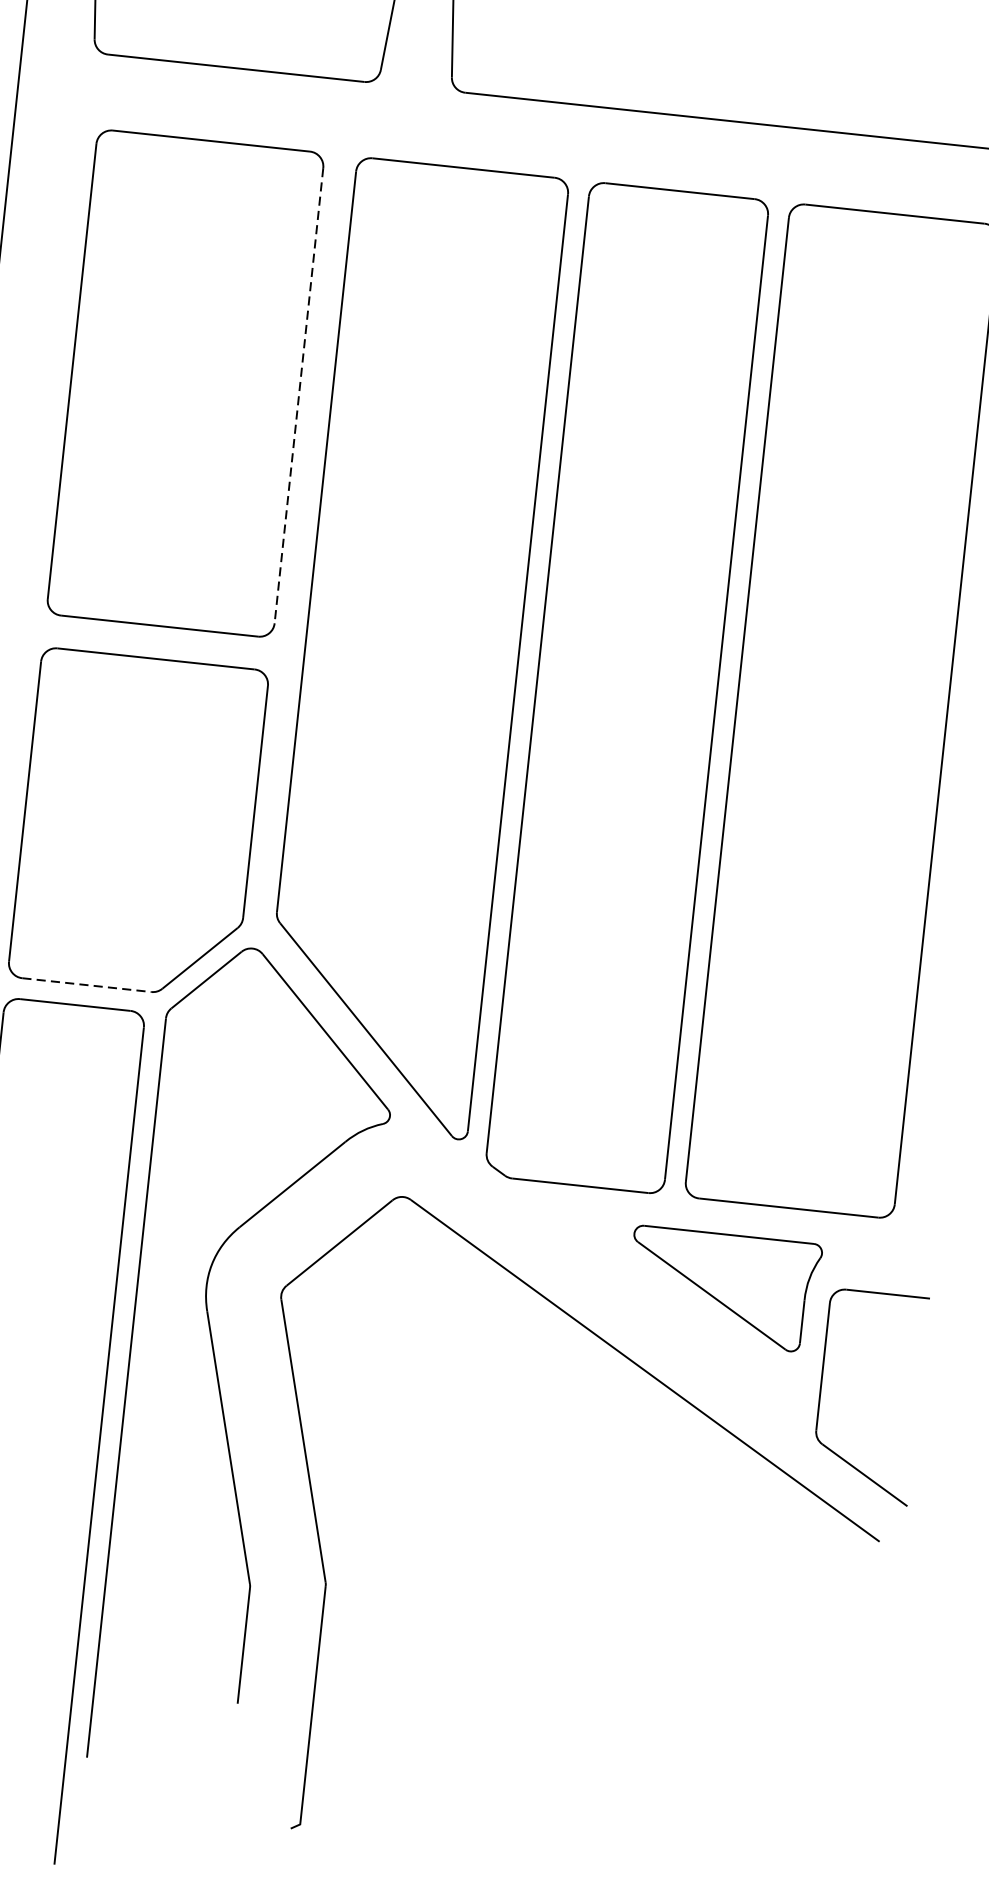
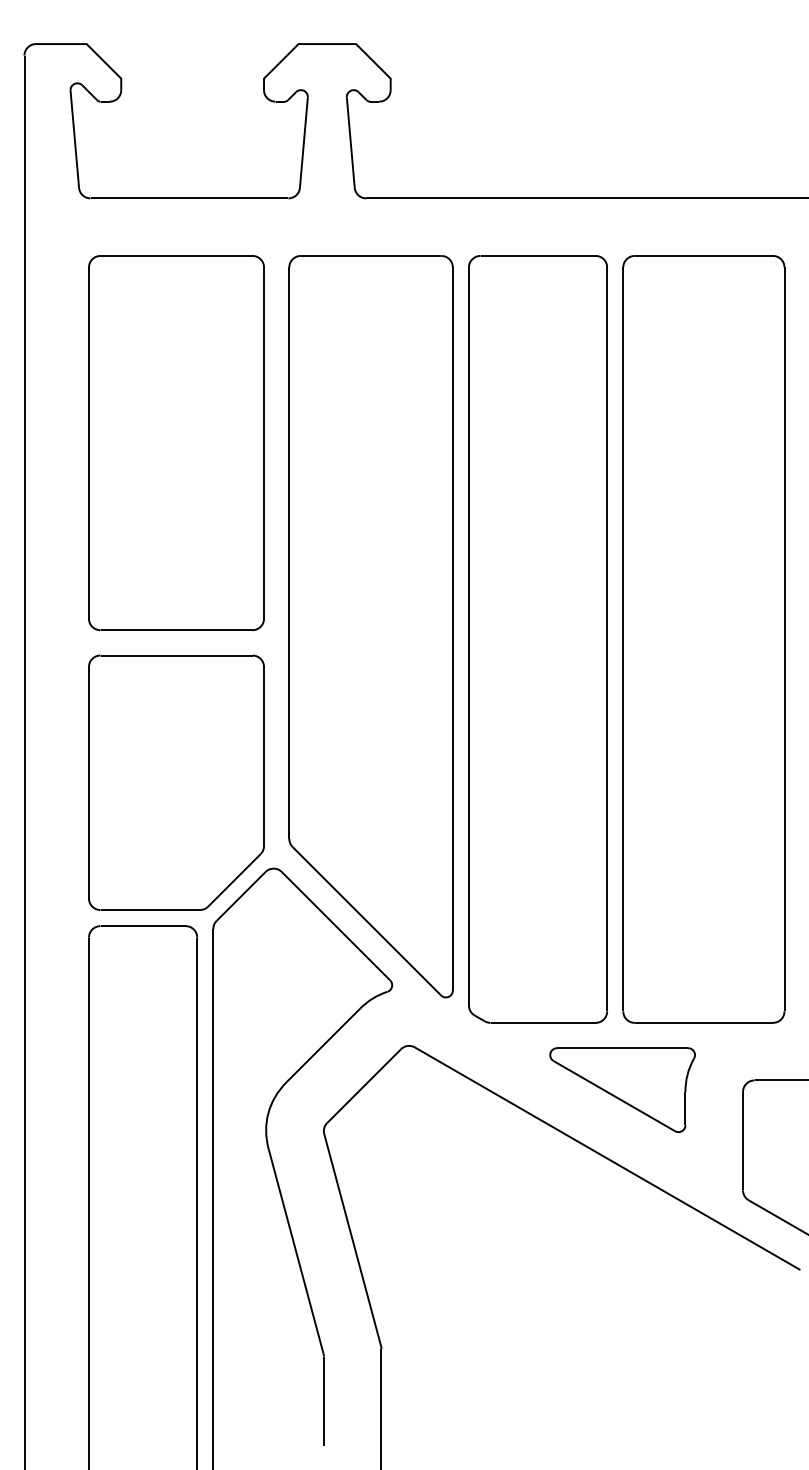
line: (299, 396) -> (264, 443), dashed -> solid
line: (87, 985) -> (150, 910), dashed -> solid
part: (723, 1288) -> (622, 1089), moved

